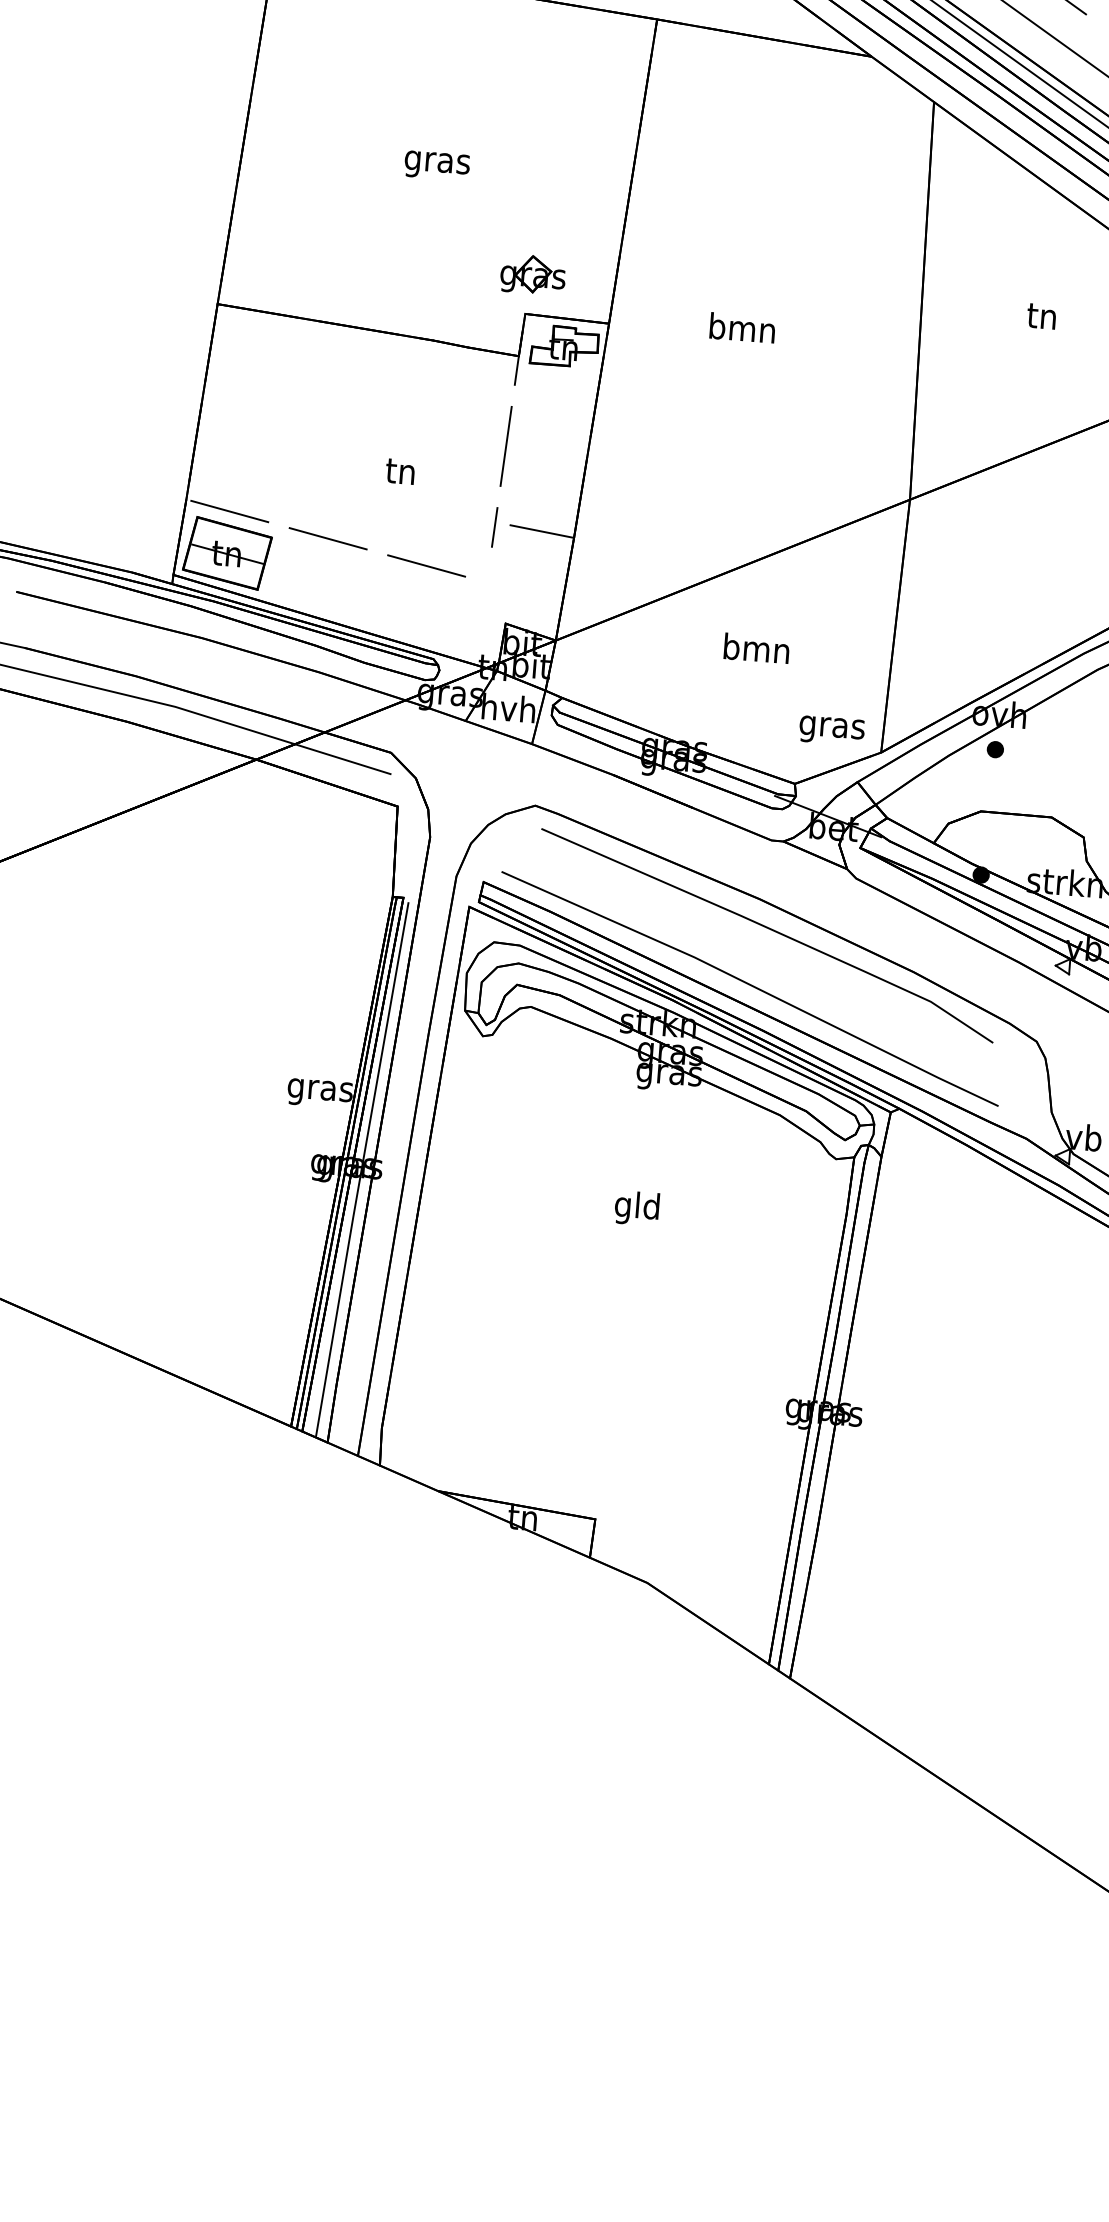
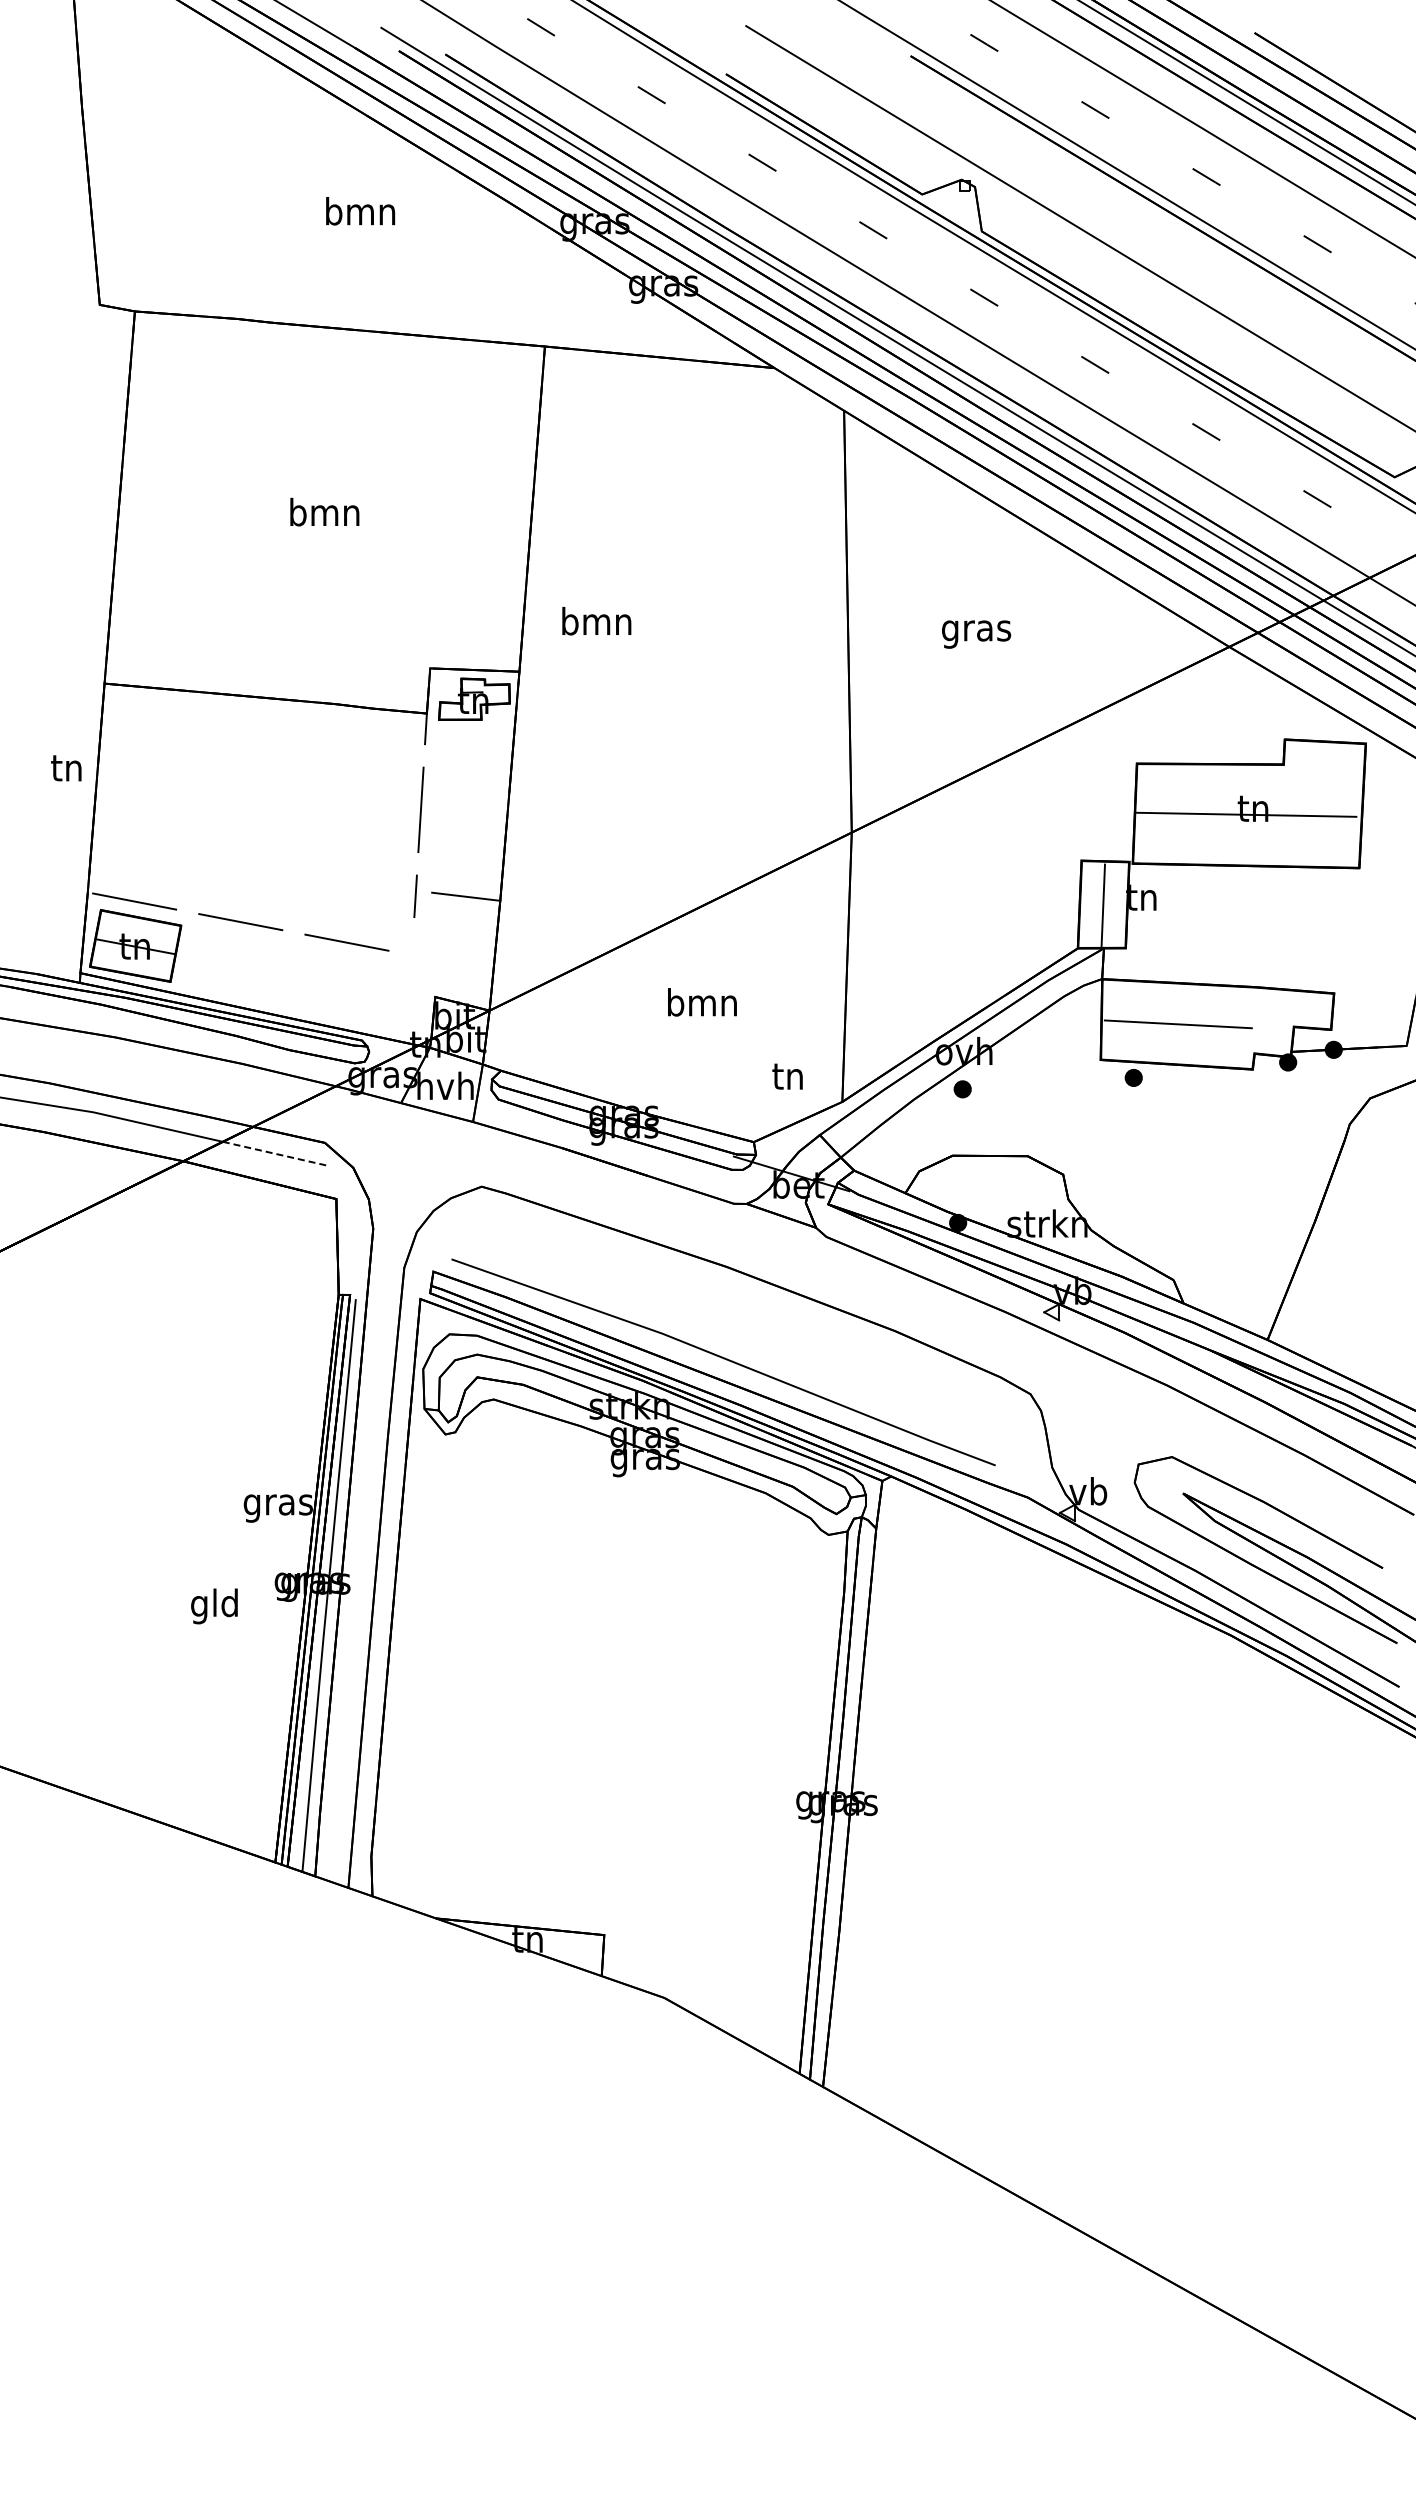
text: (437, 162) -> (324, 515), gras -> bmn
part: (532, 273) -> (434, 625), removed
text: (1042, 319) -> (976, 631), tn -> gras
text: (742, 328) -> (596, 621), moved
text: (400, 471) -> (66, 768), moved
text: (832, 728) -> (788, 1080), gras -> tn
line: (342, 759) -> (274, 1153), solid -> dashed
line: (769, 930) -> (739, 1298), removed
text: (637, 1208) -> (214, 1606), moved

